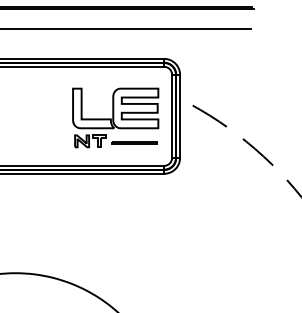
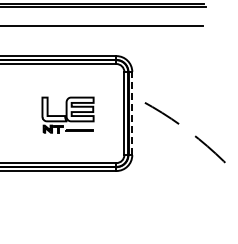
line: (180, 116) -> (132, 113), solid -> dashed
part: (115, 117) -> (67, 114), size x0.6

